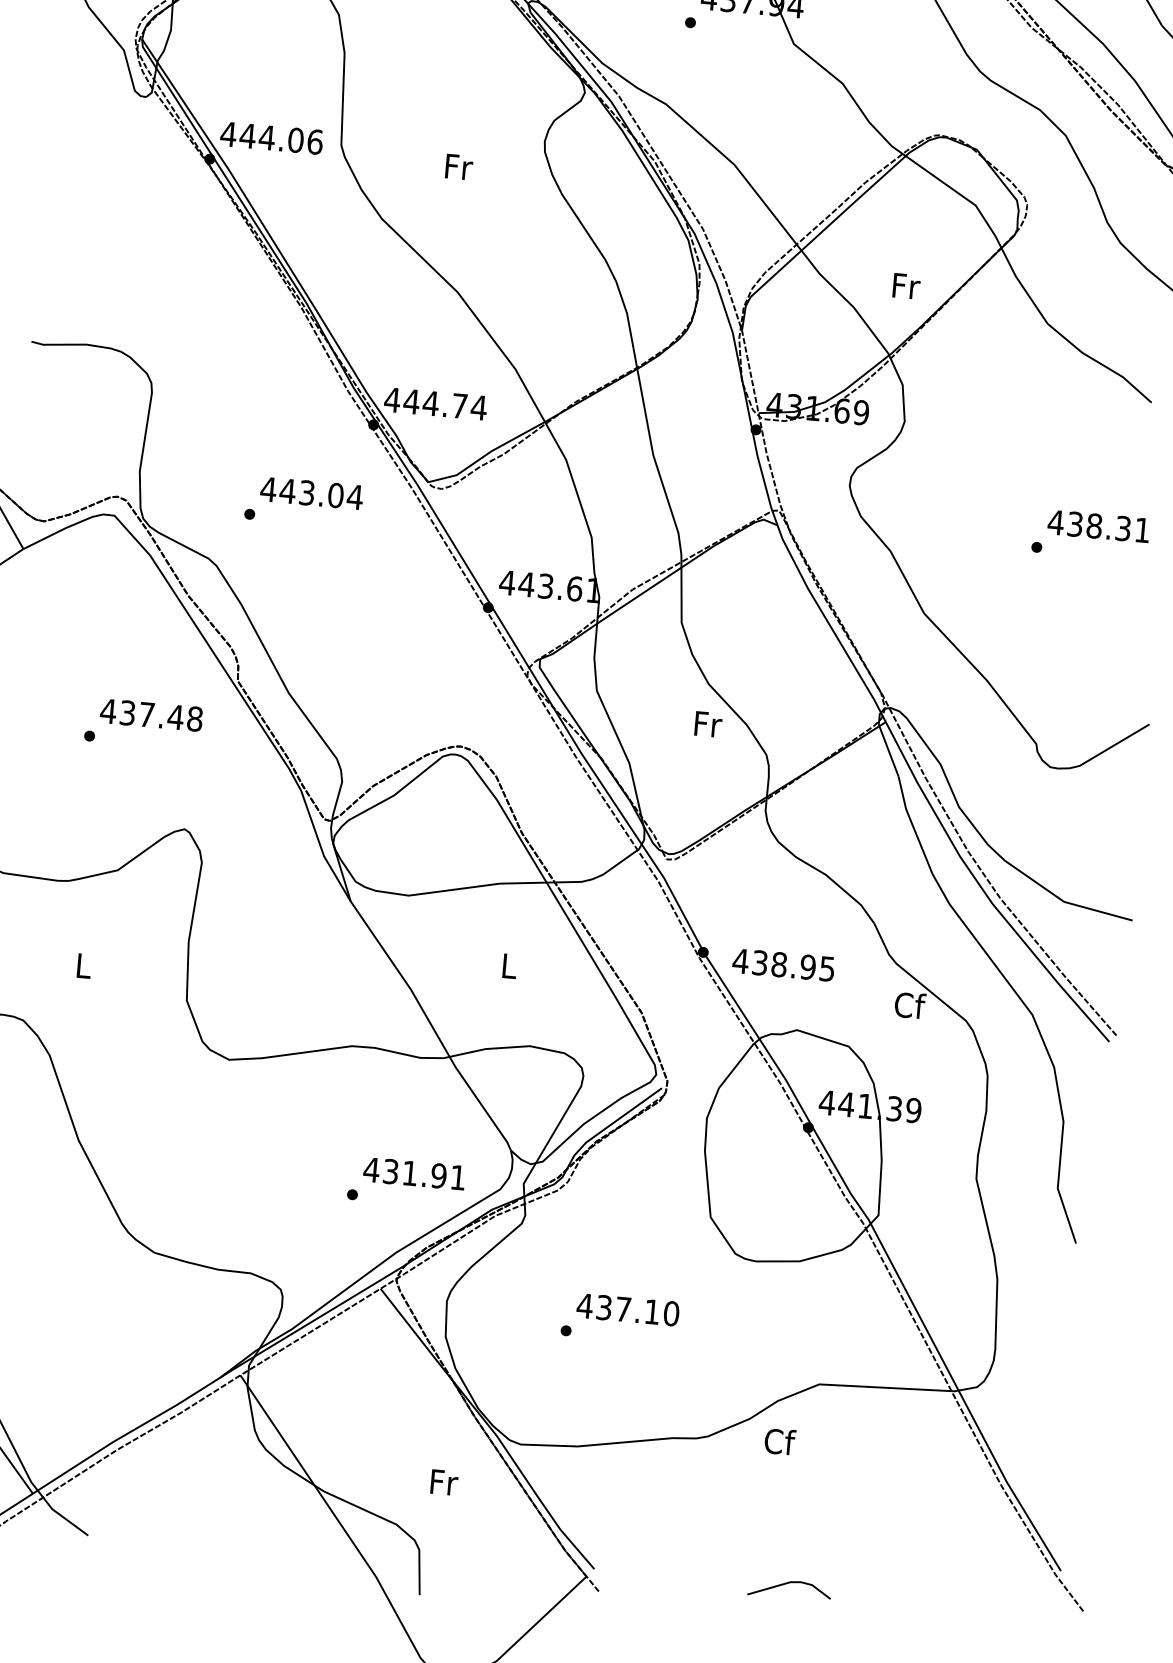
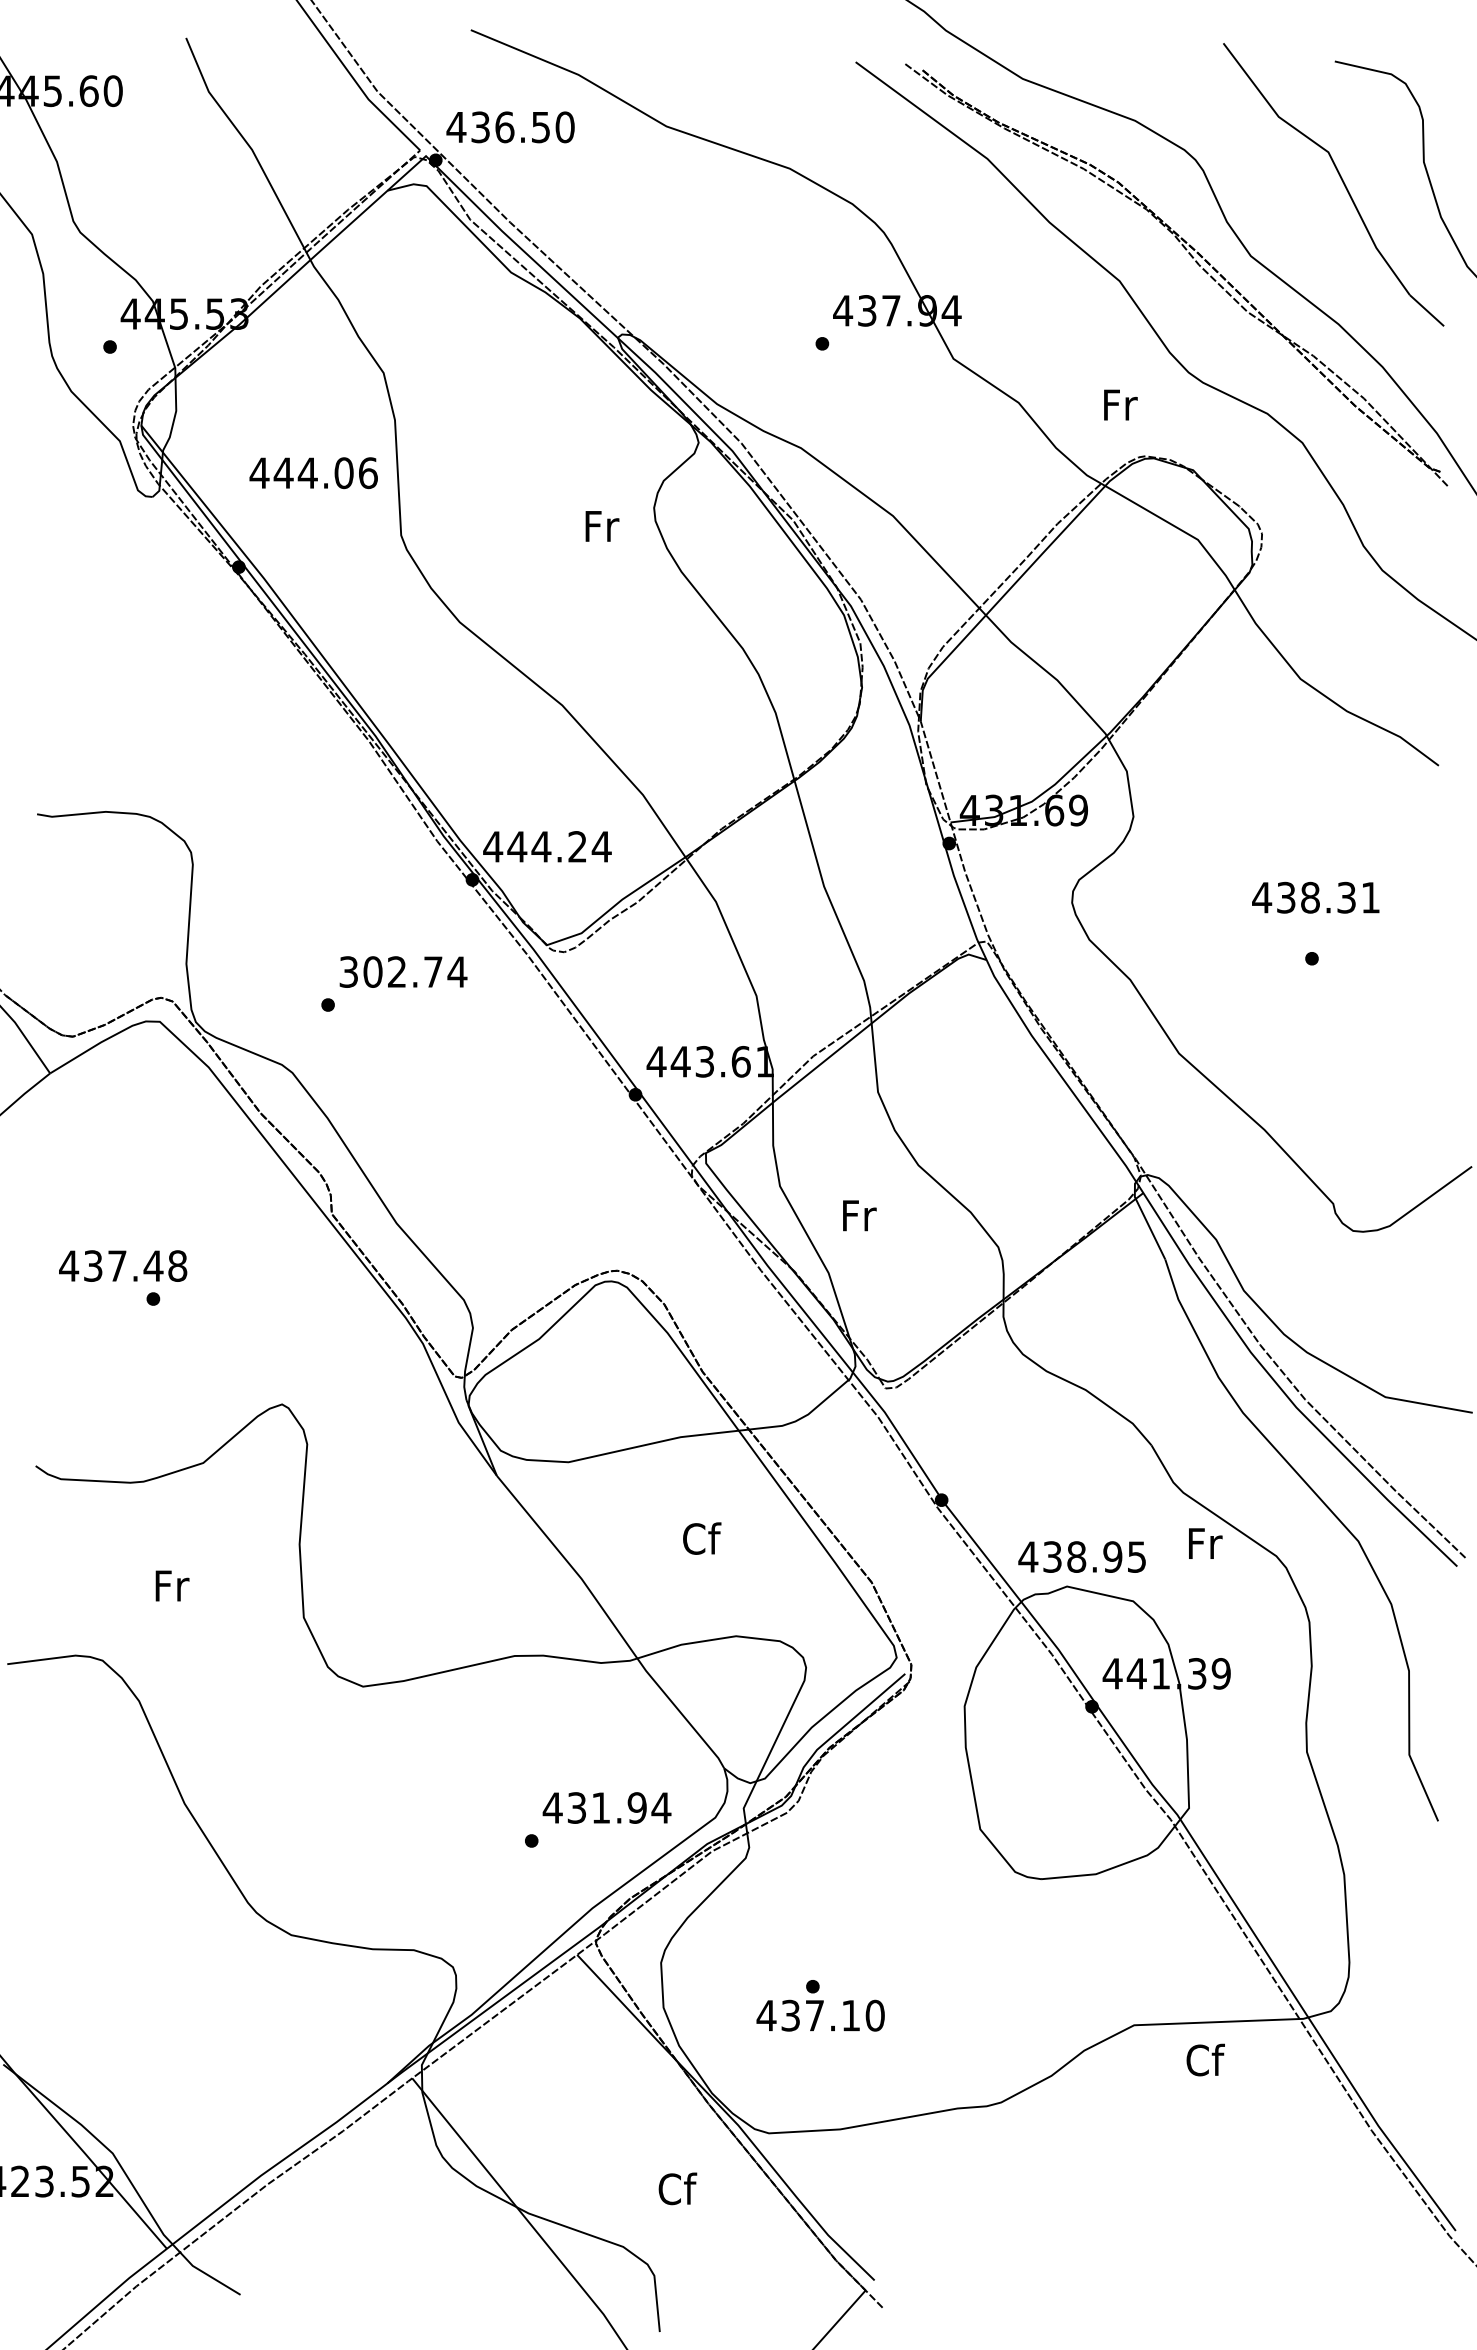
text: (271, 138) -> (313, 473), moved
text: (459, 167) -> (602, 526), moved
text: (906, 285) -> (1120, 404), moved
text: (459, 405) -> (577, 846), 444.74 -> 444.24
text: (301, 492) -> (390, 971), 443.04 -> 302.74
text: (1098, 526) -> (1315, 897), moved
text: (151, 714) -> (123, 1265), moved
text: (708, 724) -> (859, 1215), moved
text: (783, 964) -> (1081, 1556), moved
text: (84, 965) -> (172, 1585), L -> Fr
text: (510, 965) -> (702, 1538), L -> Cf
text: (910, 1005) -> (1205, 1543), Cf -> Fr
text: (458, 1177) -> (661, 1807), 431.91 -> 431.94
text: (627, 1309) -> (820, 2015), moved
text: (779, 1441) -> (1205, 2059), moved
text: (443, 1481) -> (677, 2188), Fr -> Cf
line: (787, 1584) -> (1116, 2277), removed

